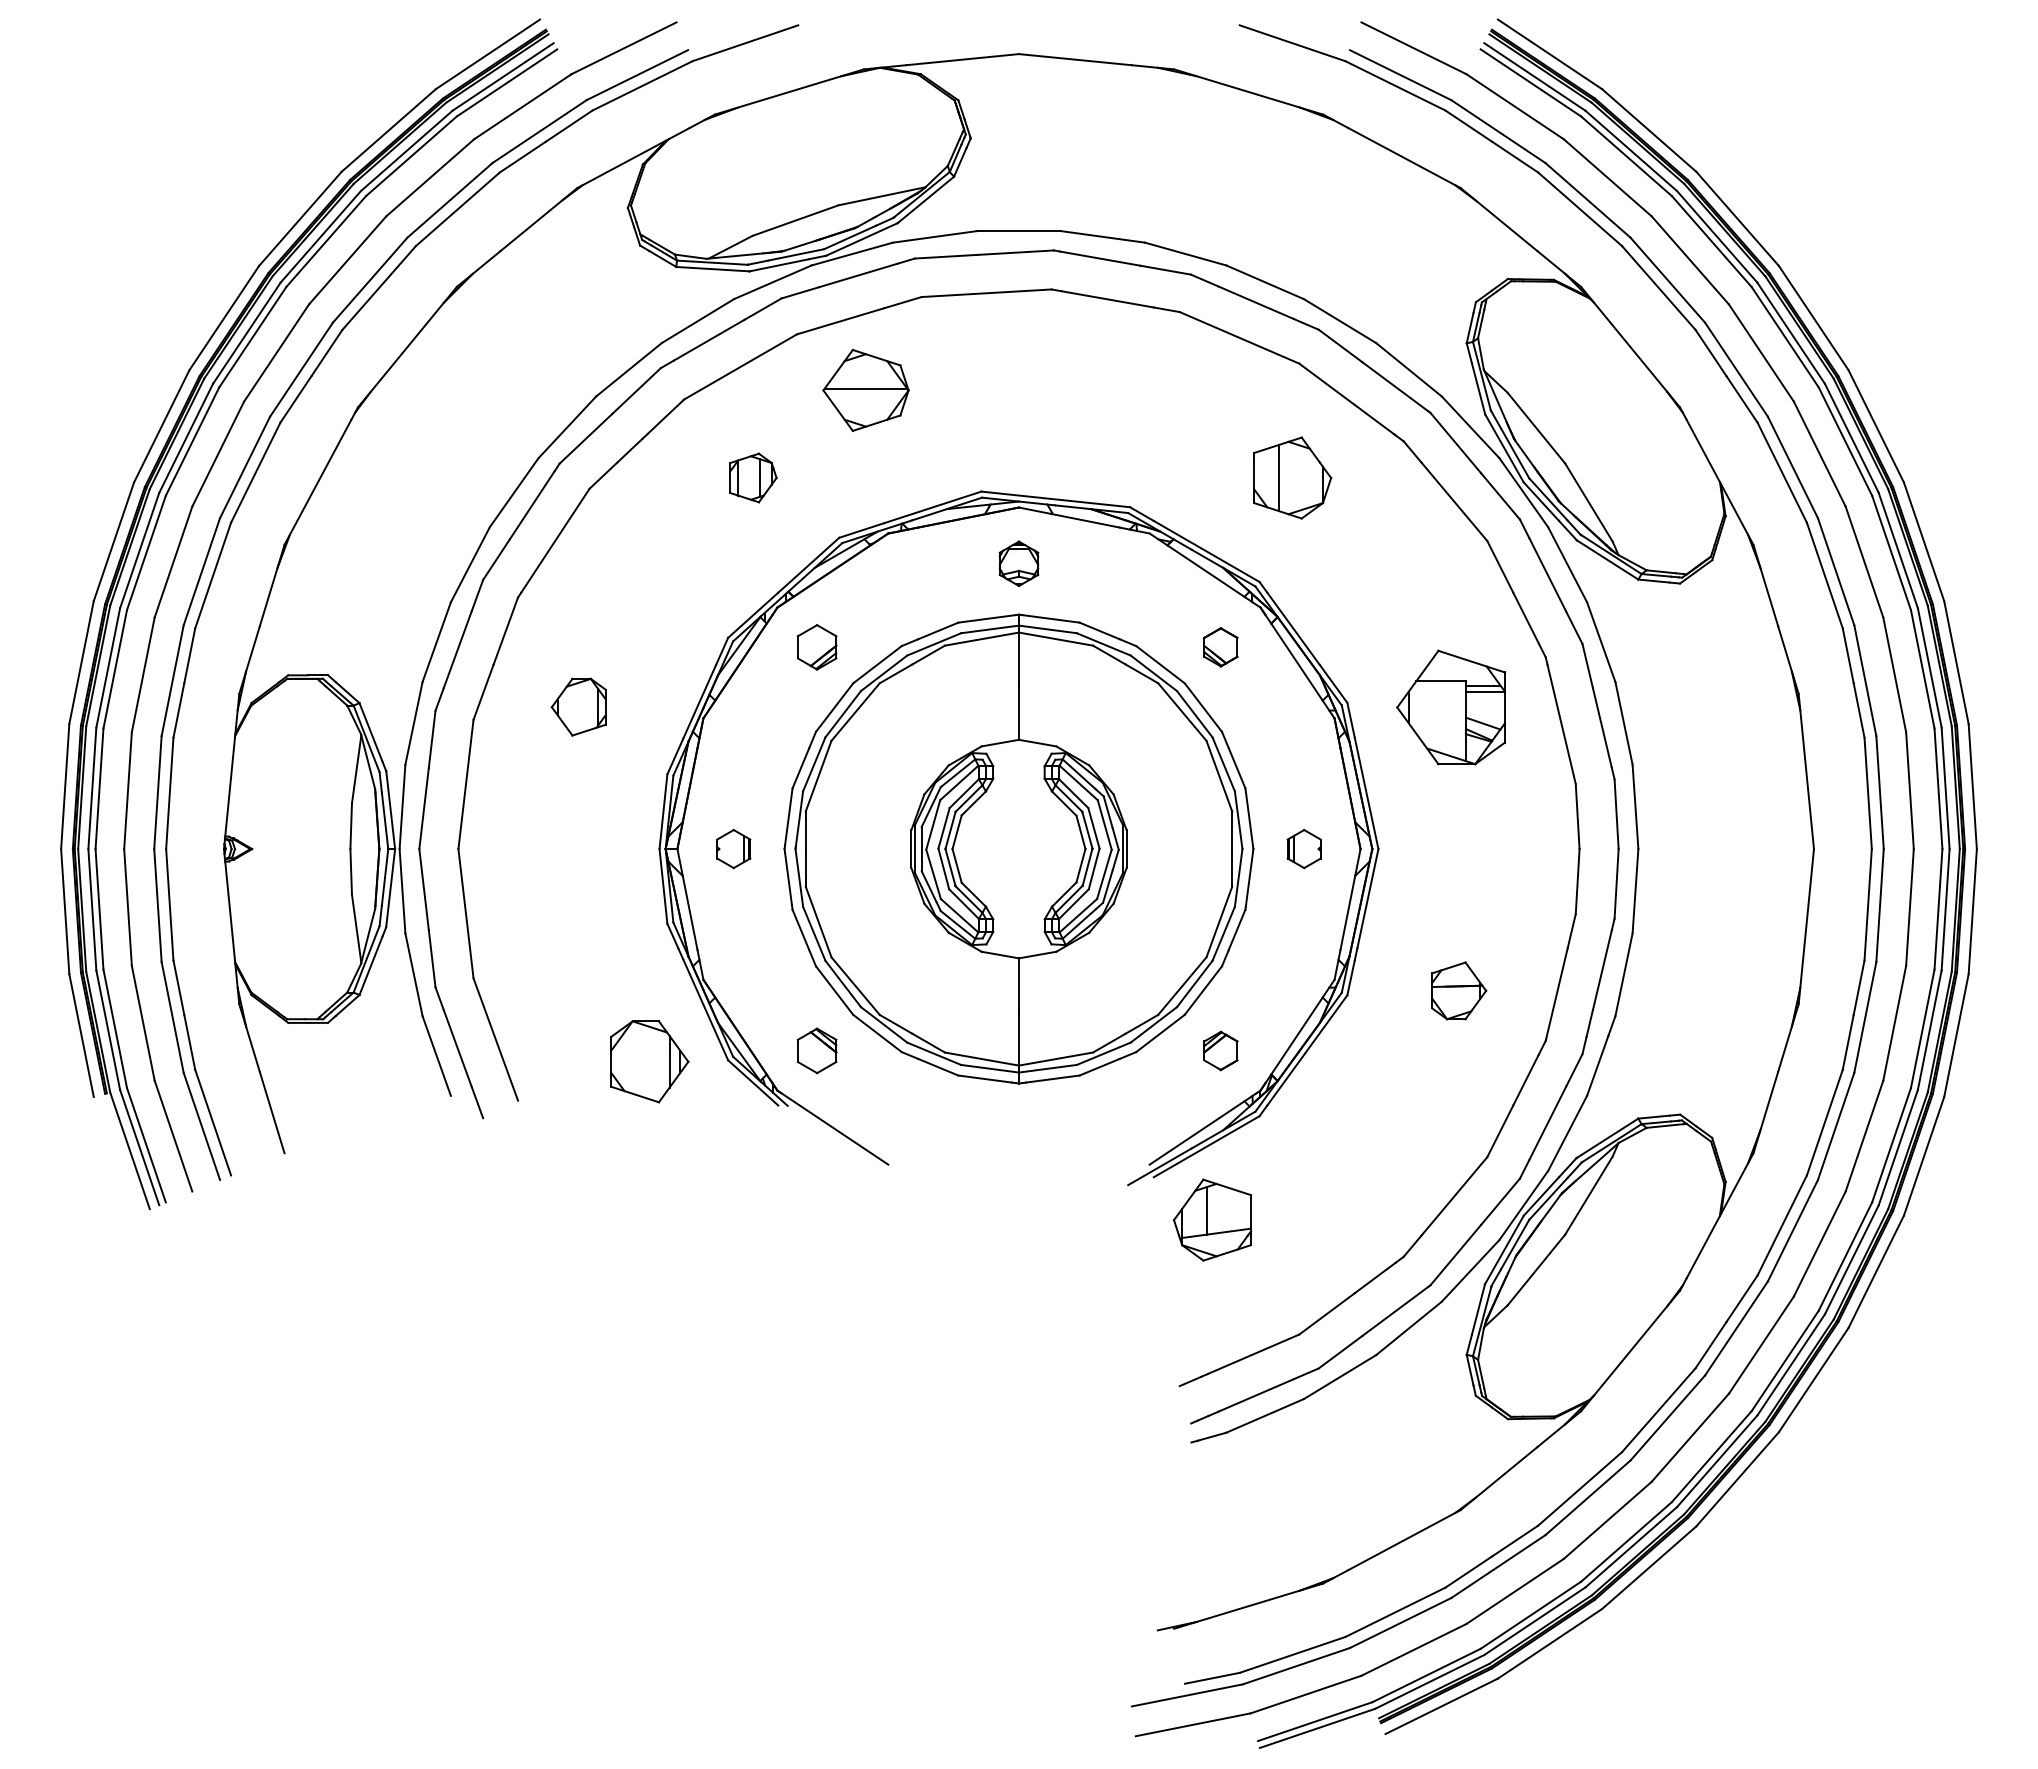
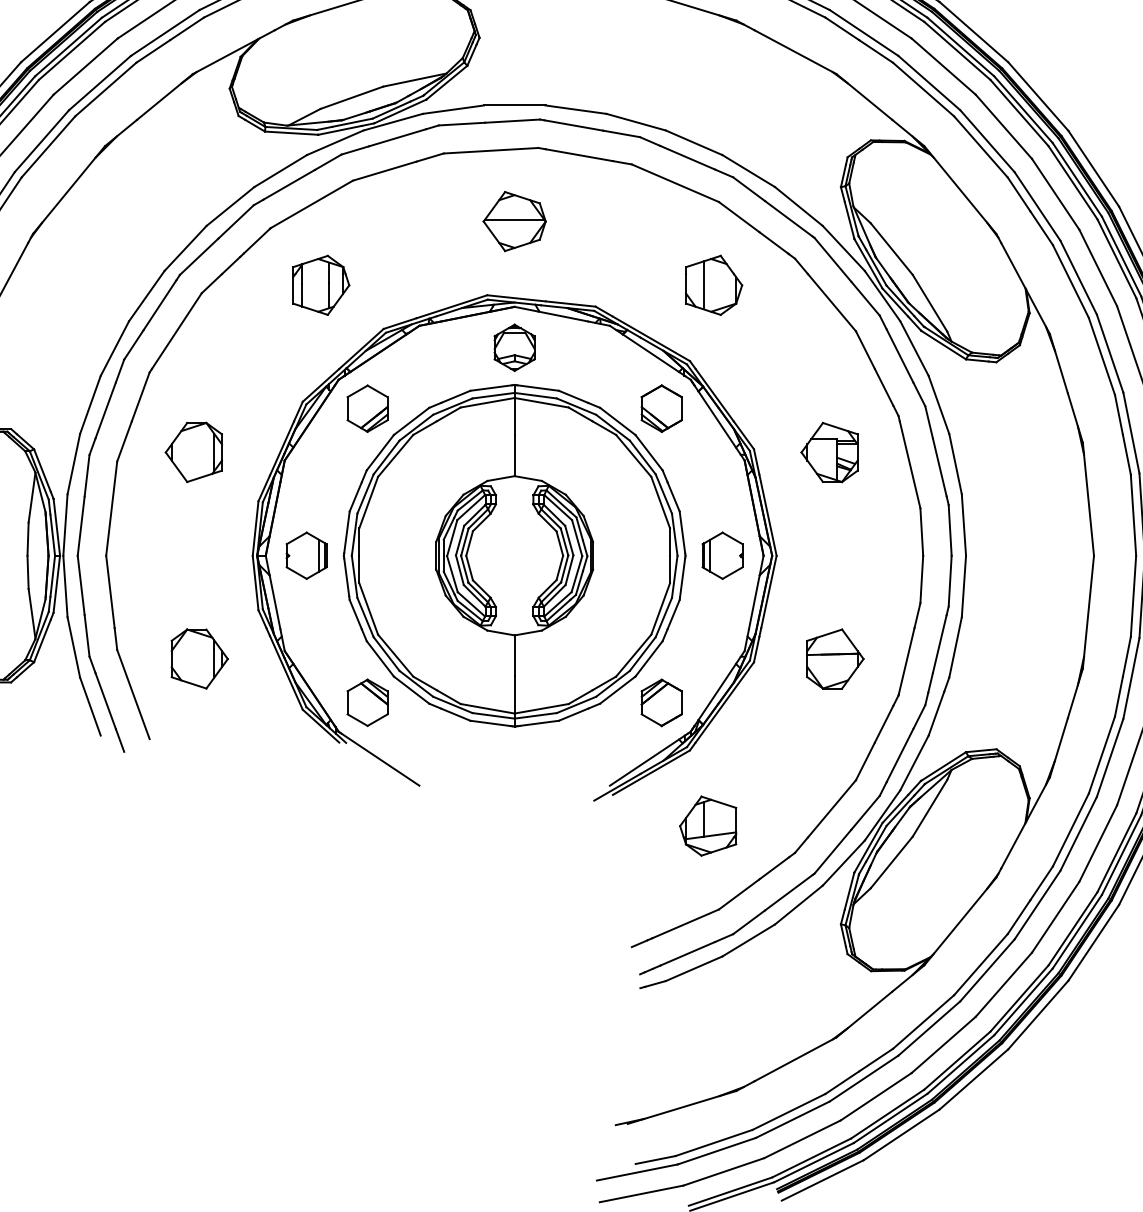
part: (865, 389) -> (514, 220), moved
part: (753, 477) -> (321, 285), size x1.67
part: (1018, 563) -> (514, 347), size x1.43
part: (816, 647) -> (367, 408), size x1.43
part: (1220, 647) -> (661, 408), size x1.67
part: (578, 706) -> (193, 451), size x1.43
part: (1450, 706) -> (829, 451), size x0.71
part: (733, 848) -> (306, 555), size x1.67
part: (1303, 848) -> (722, 555), size x1.67
part: (1458, 990) -> (834, 658), size x1.43
part: (816, 1050) -> (367, 702), size x1.43
part: (1220, 1050) -> (661, 702), size x1.67
part: (649, 1061) -> (199, 658), moved
part: (1212, 1219) -> (708, 825), moved

